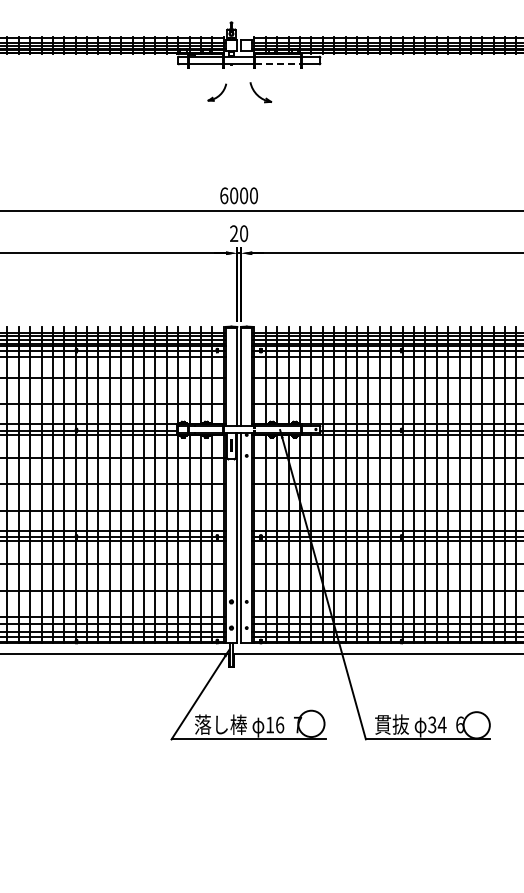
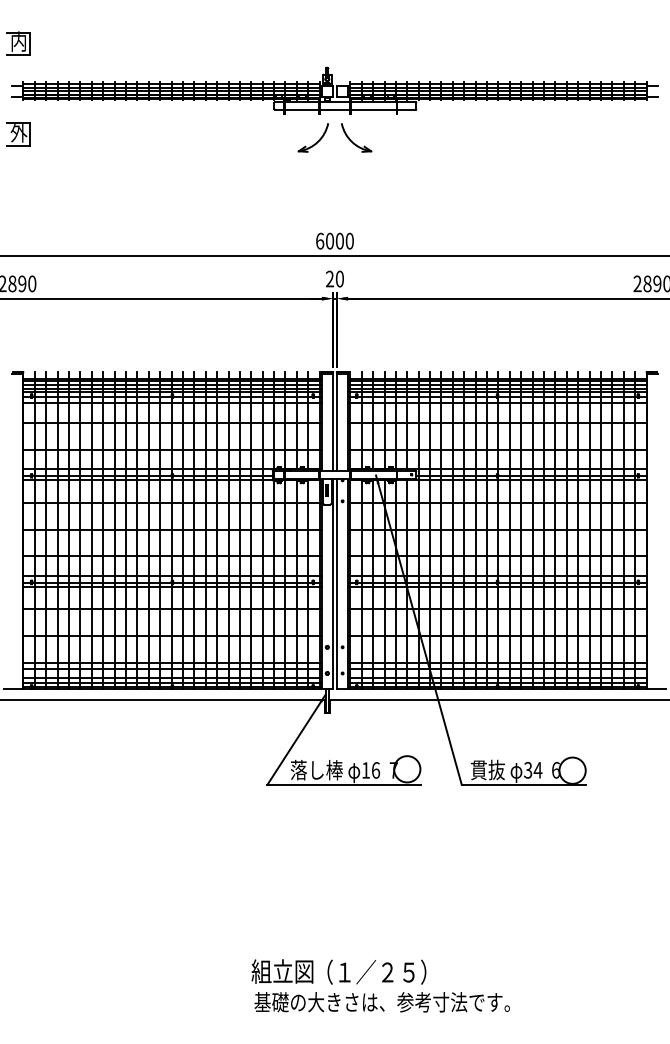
line: (277, 64) -> (373, 109), dashed -> solid
part: (216, 92) -> (312, 137), size x1.67
part: (260, 92) -> (356, 137), size x1.43

